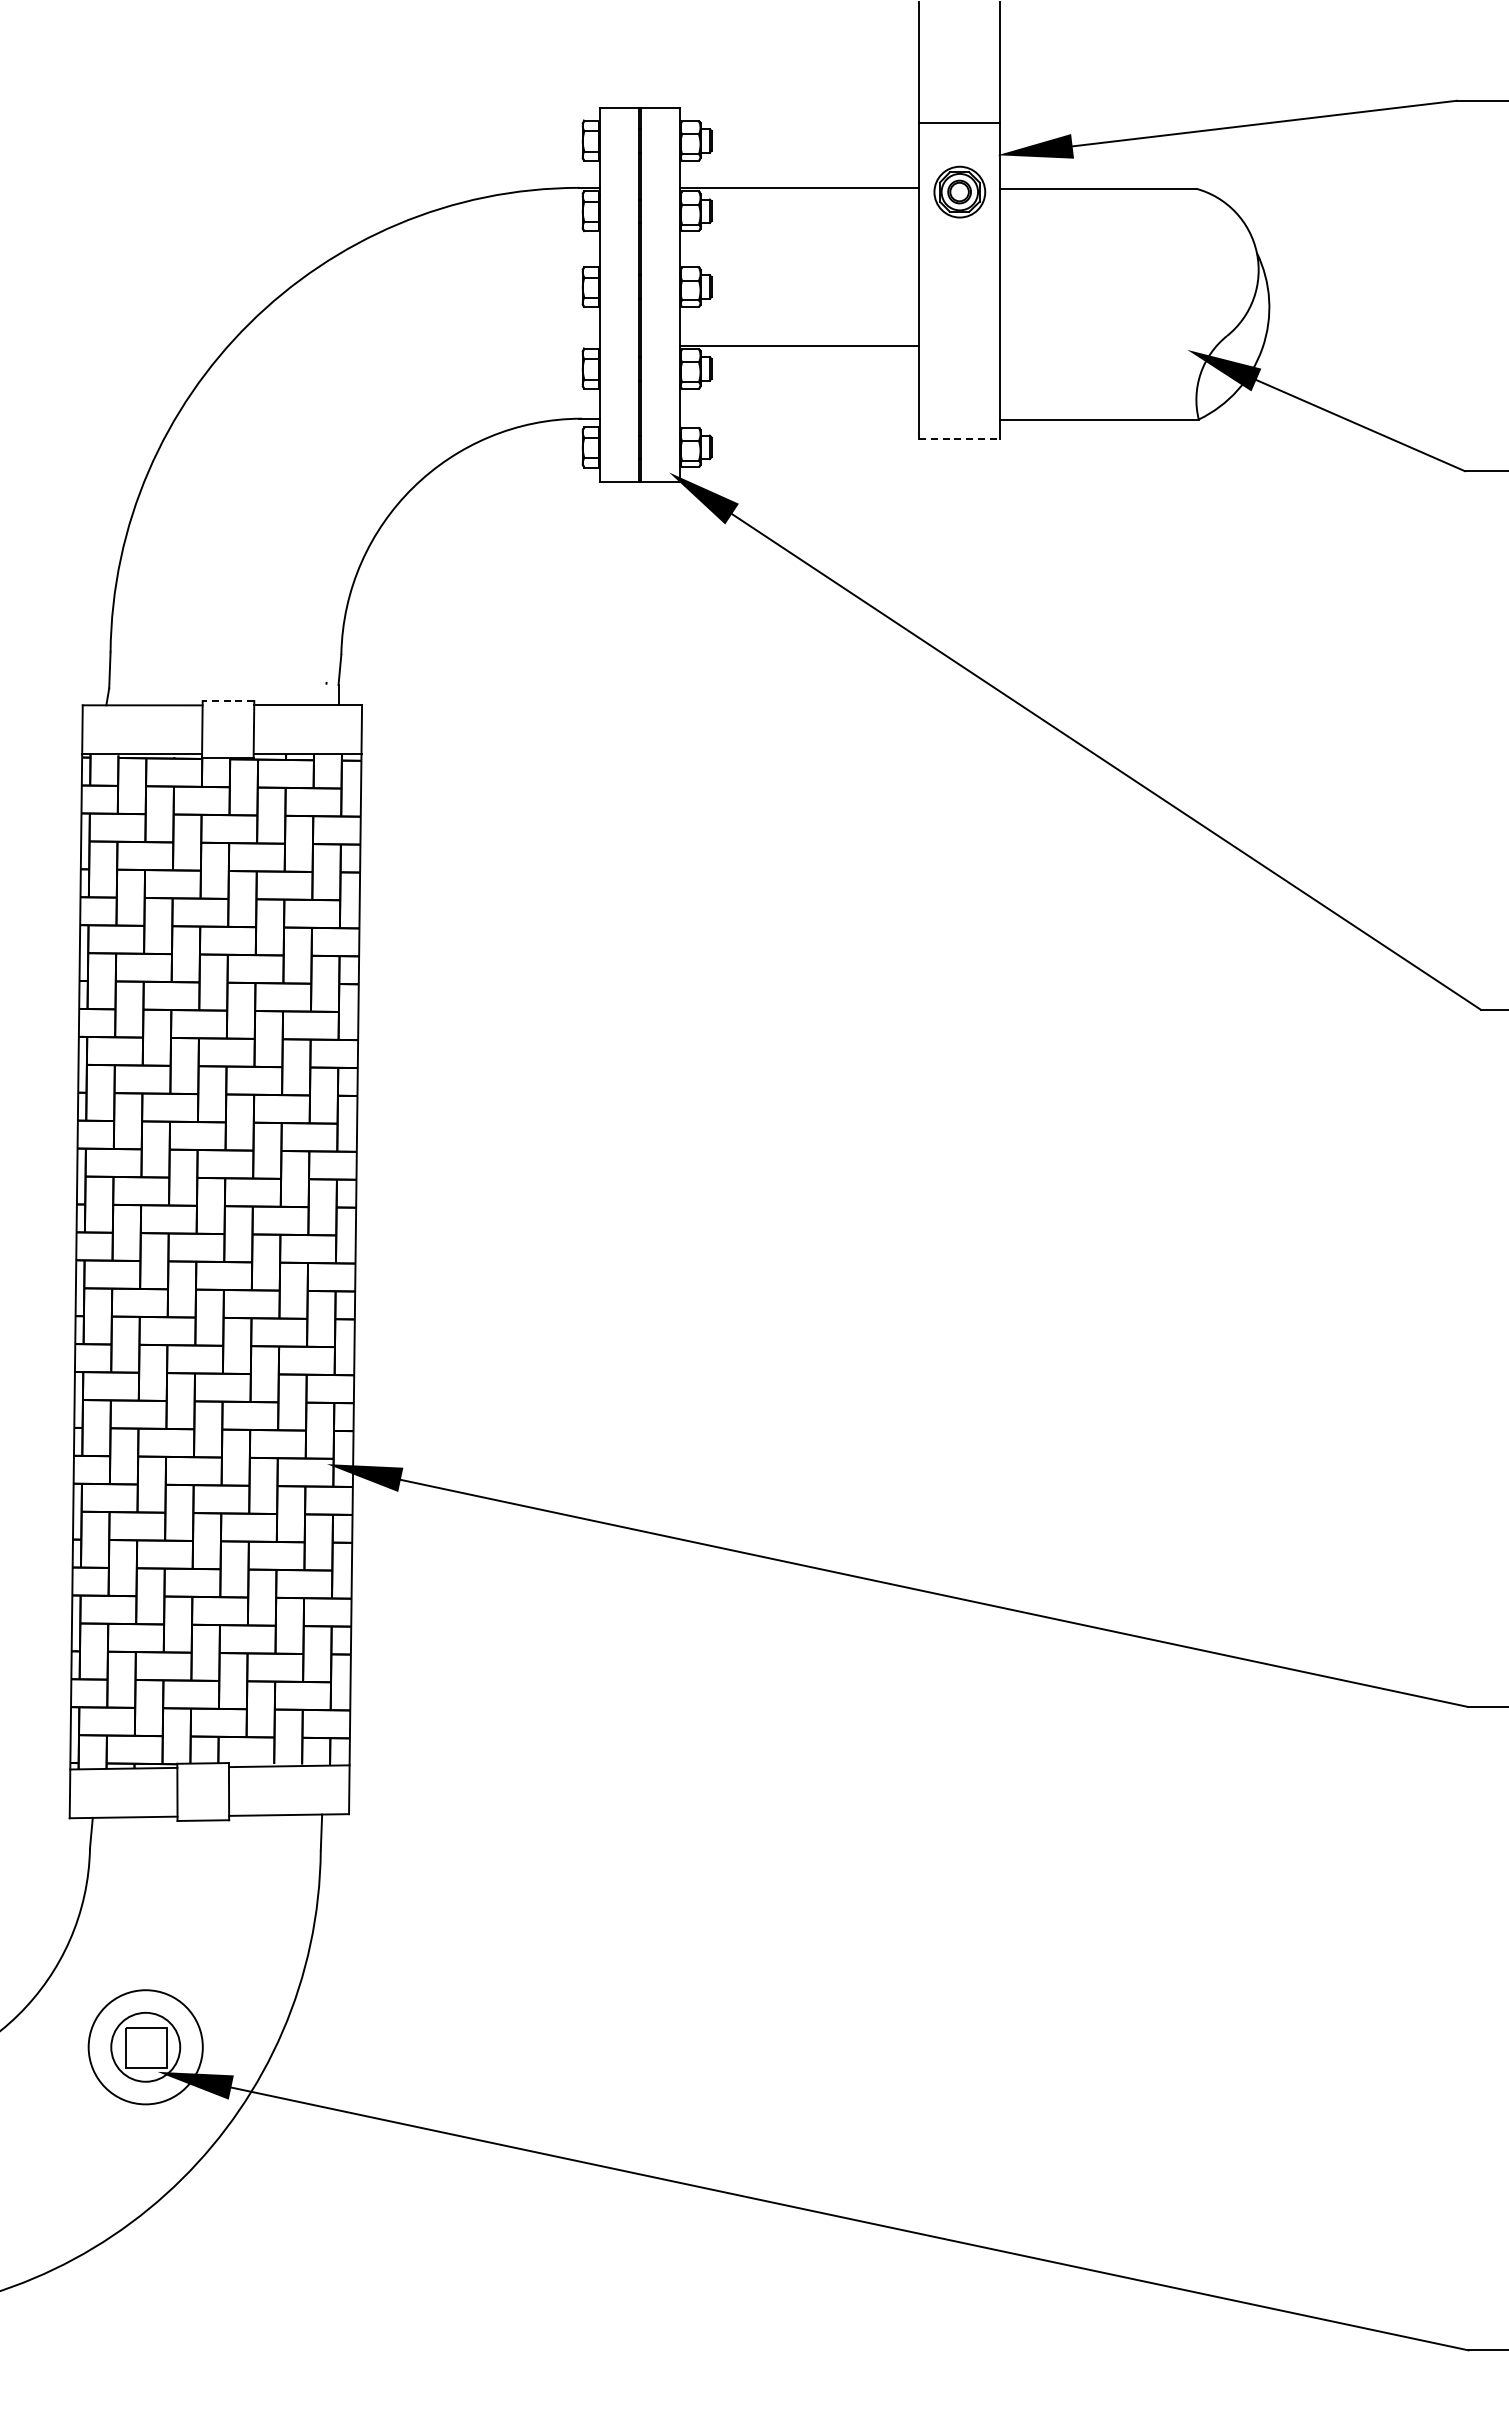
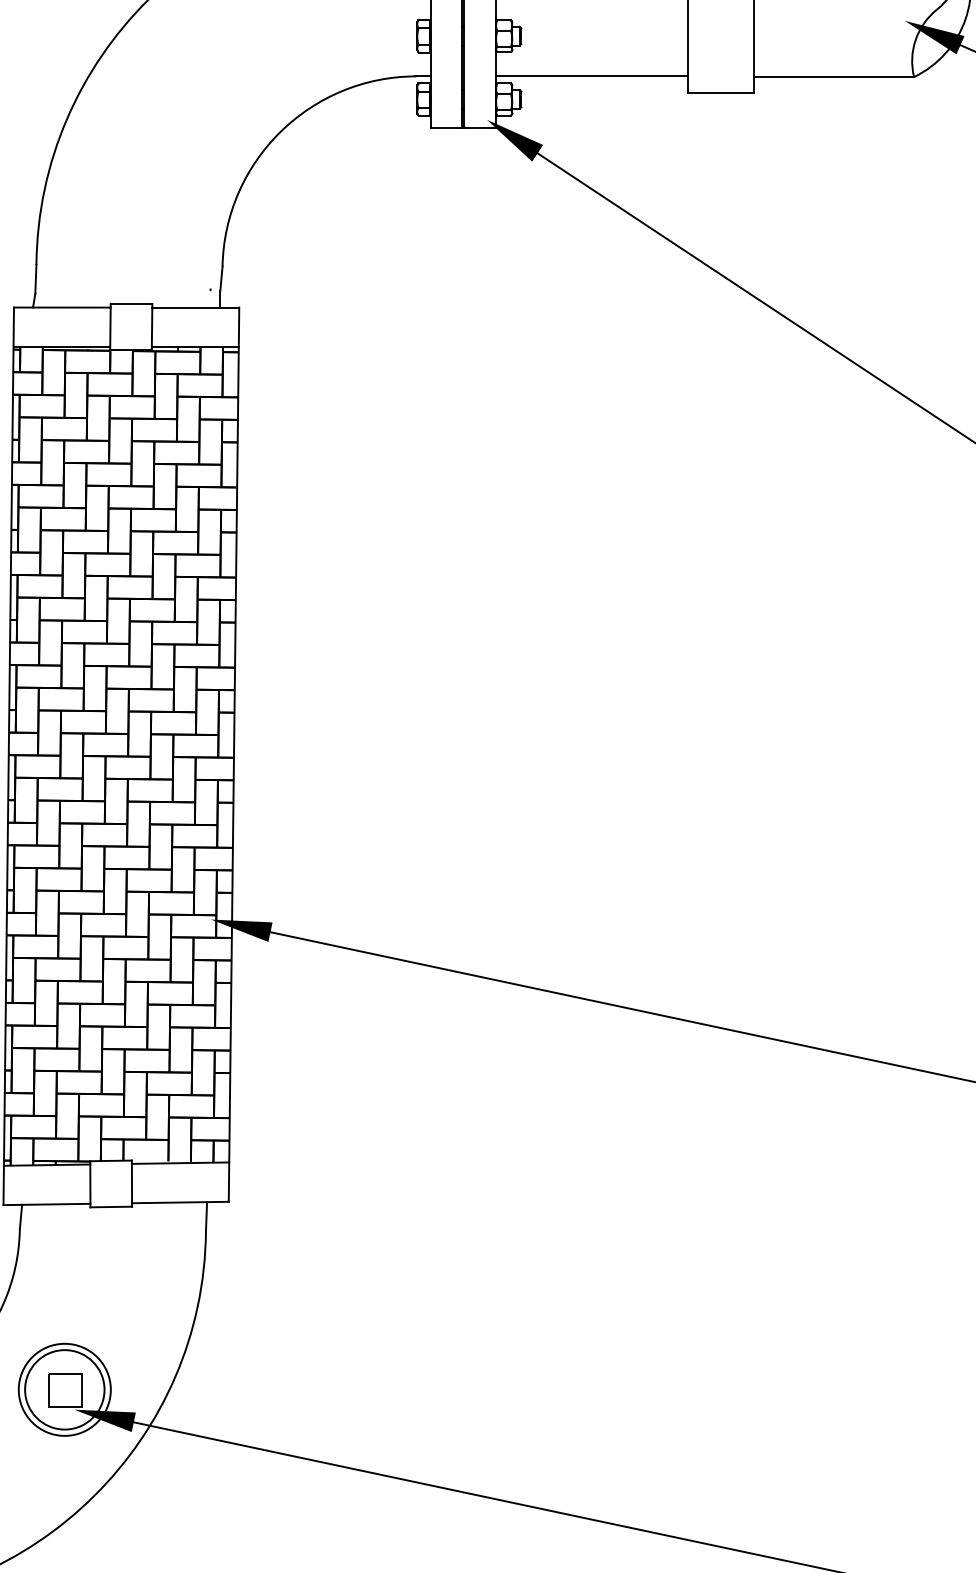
line: (799, 345) -> (592, 76), moved
line: (959, 439) -> (721, 93), dashed -> solid
line: (228, 701) -> (131, 304), dashed -> solid
circle: (145, 2047) -> (64, 1390), size x1.43

